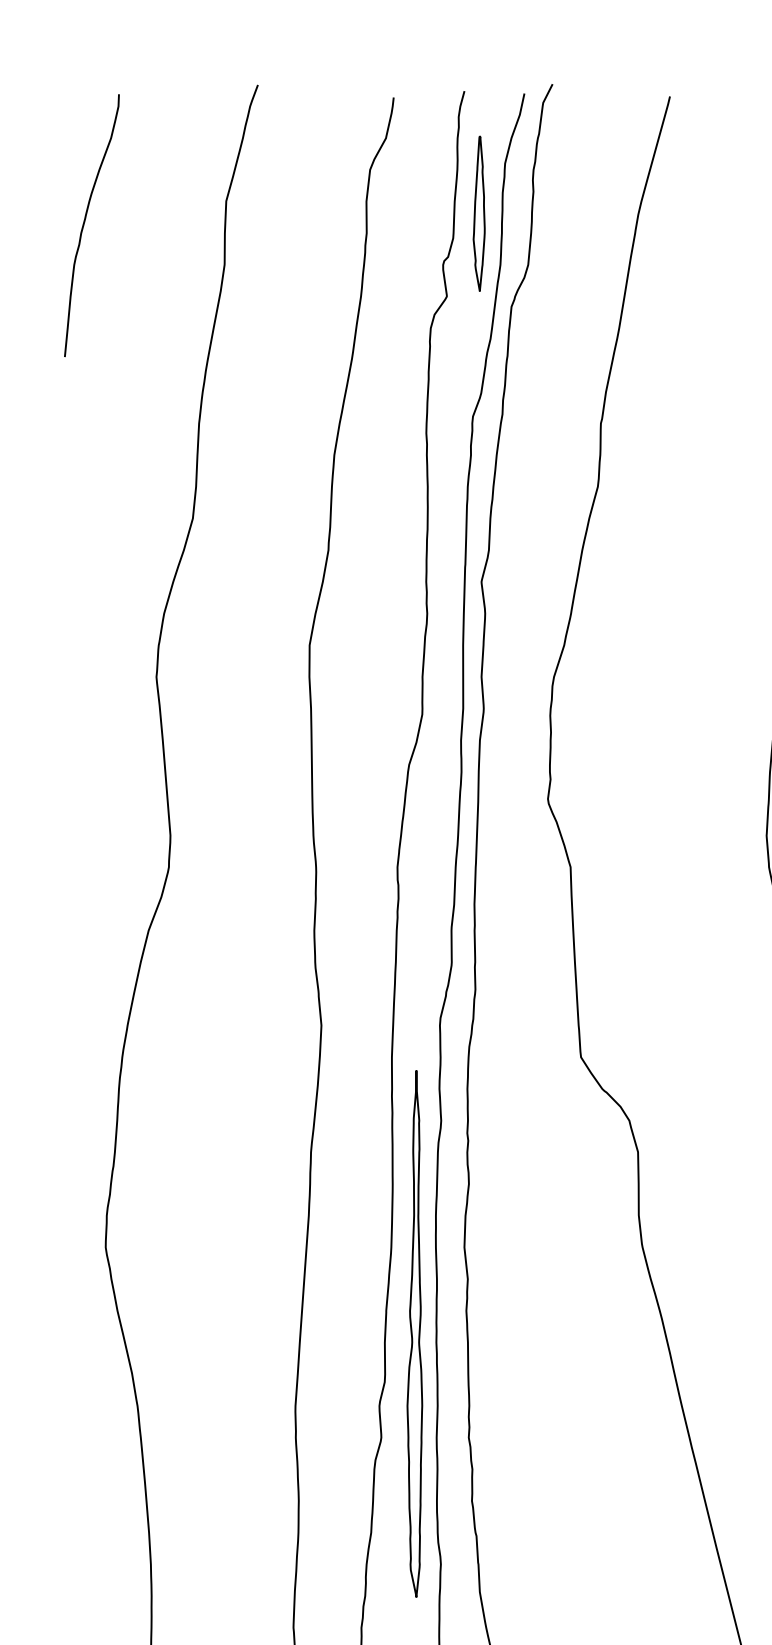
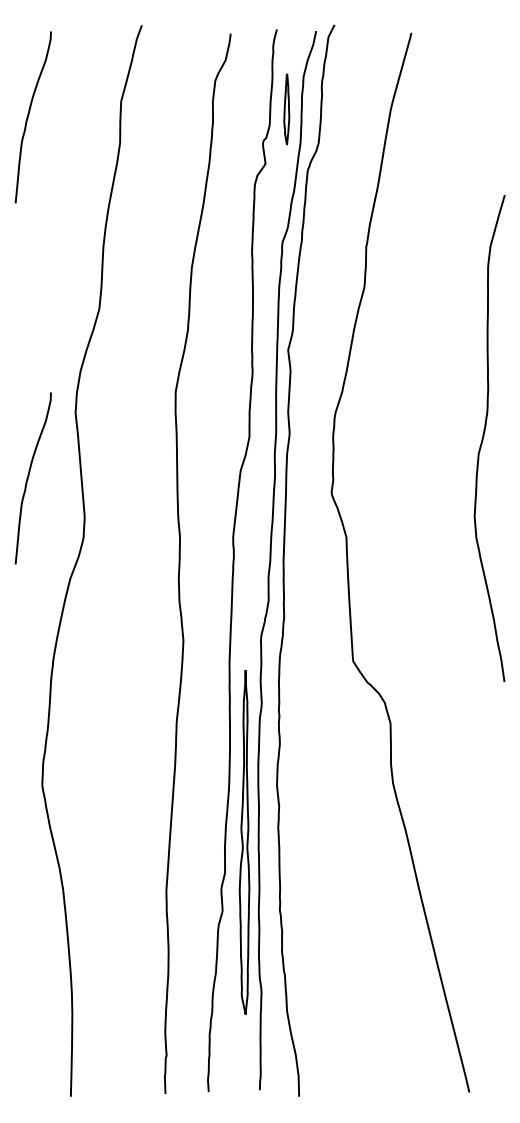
part: (478, 213) -> (286, 109), size x0.7
curve: (86, 774) -> (29, 476), added

